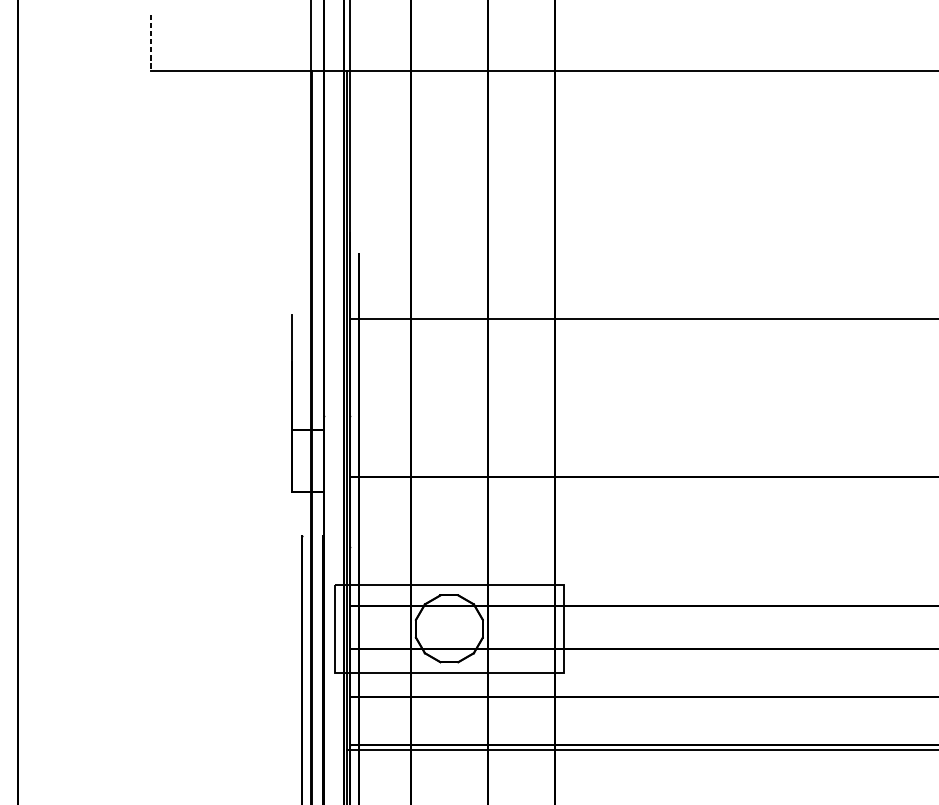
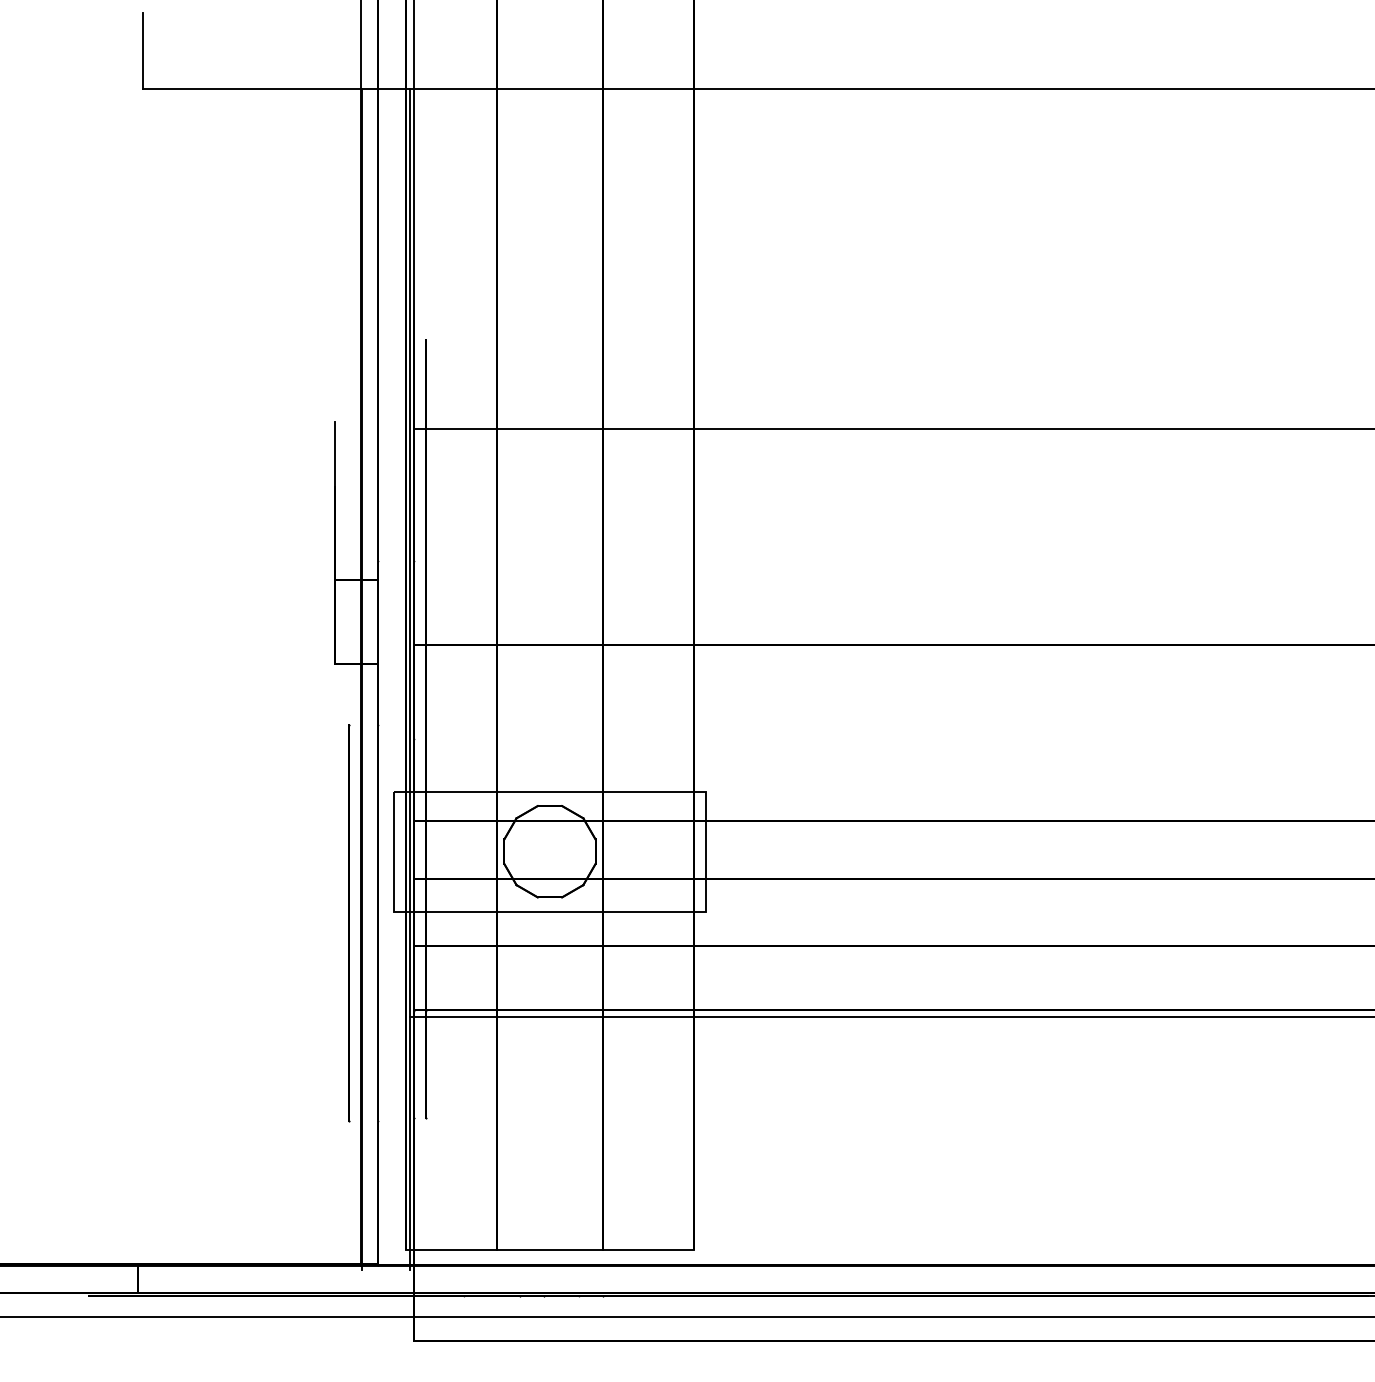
line: (151, 43) -> (142, 51), dashed -> solid

